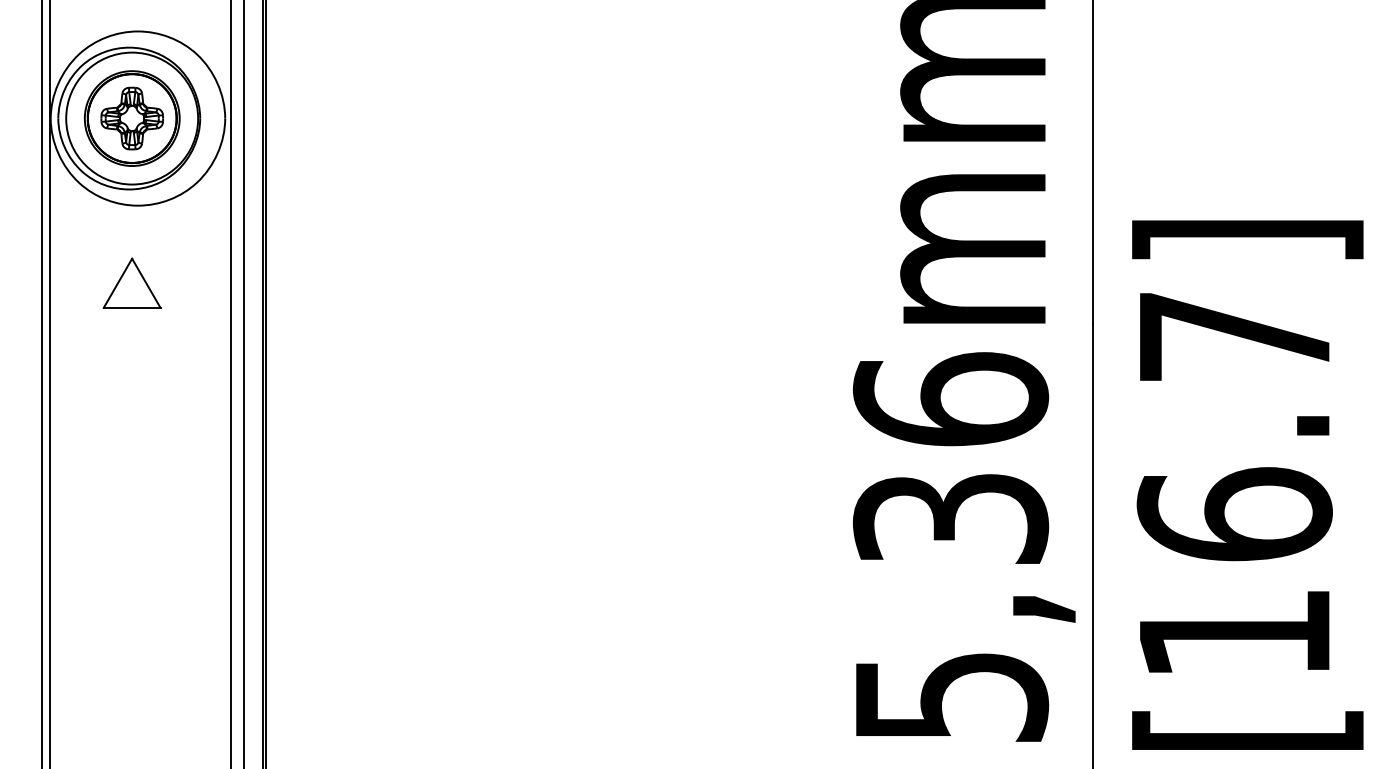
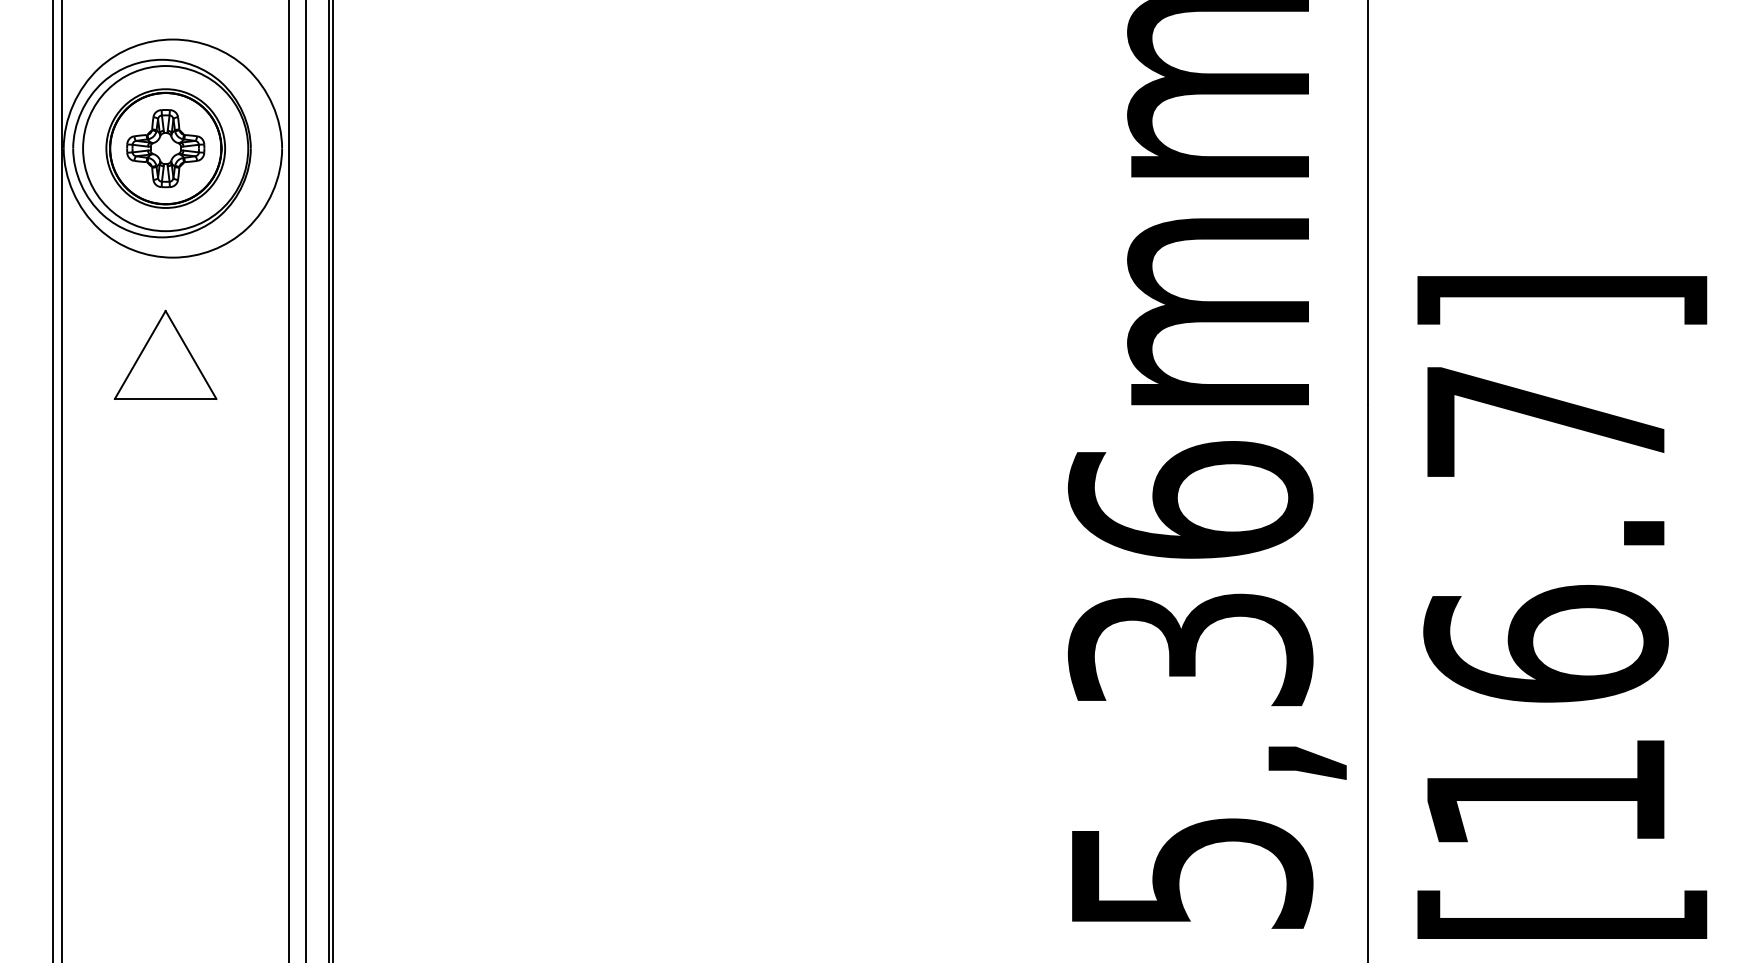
part: (132, 283) -> (165, 354), size x1.43

